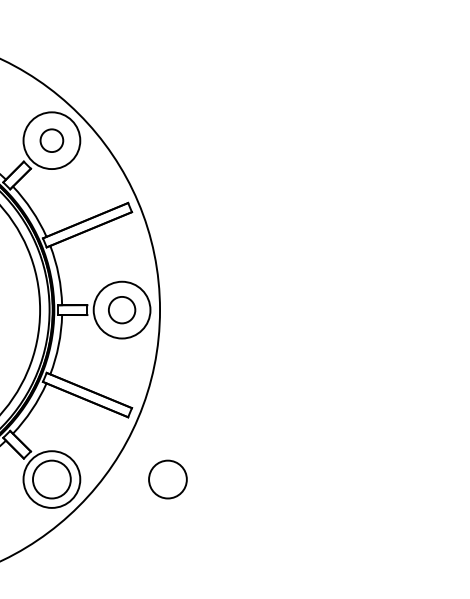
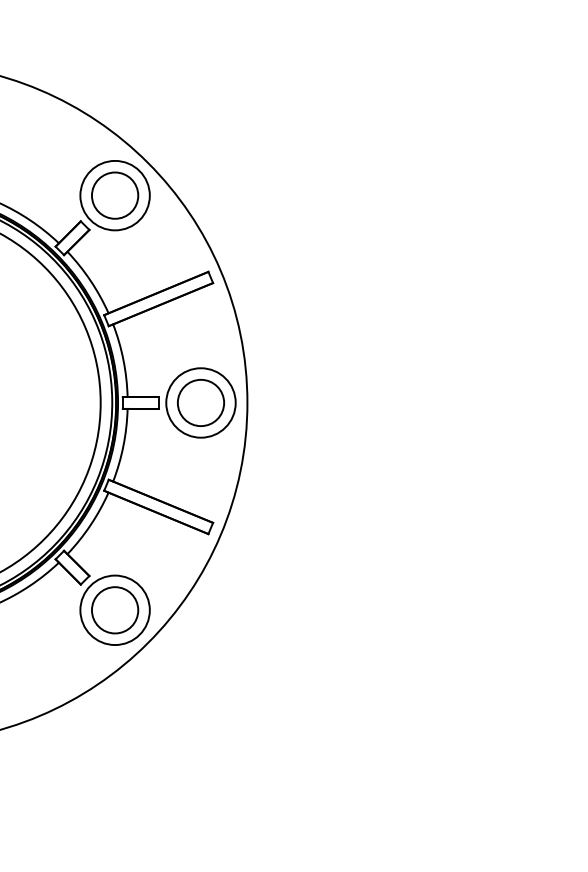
circle: (51, 140) -> (114, 195), size x1.67
circle: (121, 309) -> (200, 402), size x1.43
circle: (168, 479) -> (257, 610), removed

